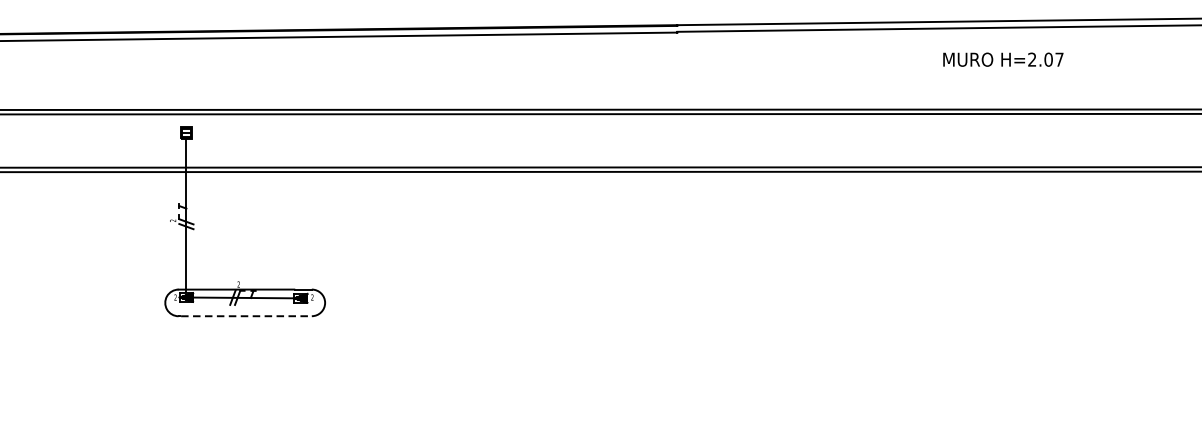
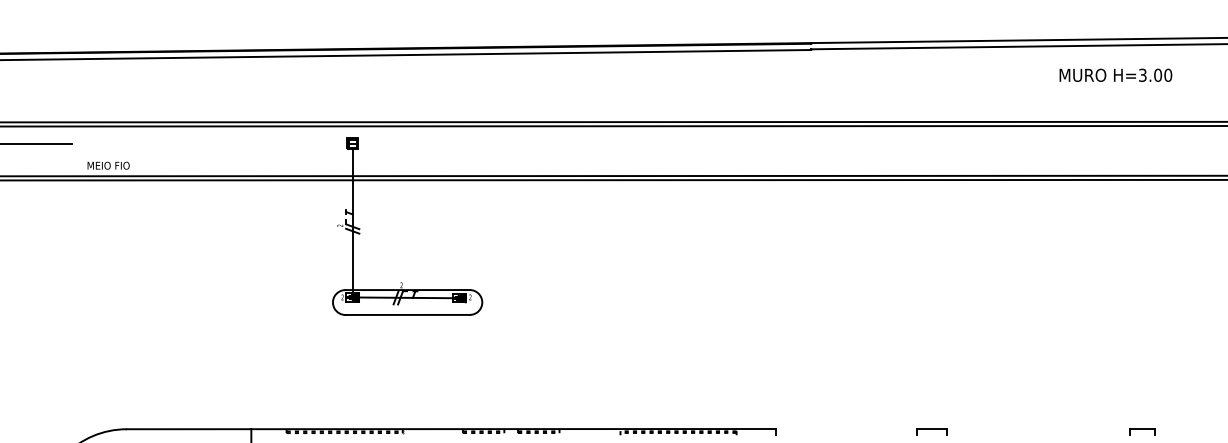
text: (1045, 58) -> (1155, 74), H=2.07 -> H=3.00
line: (247, 315) -> (409, 314), dashed -> solid

